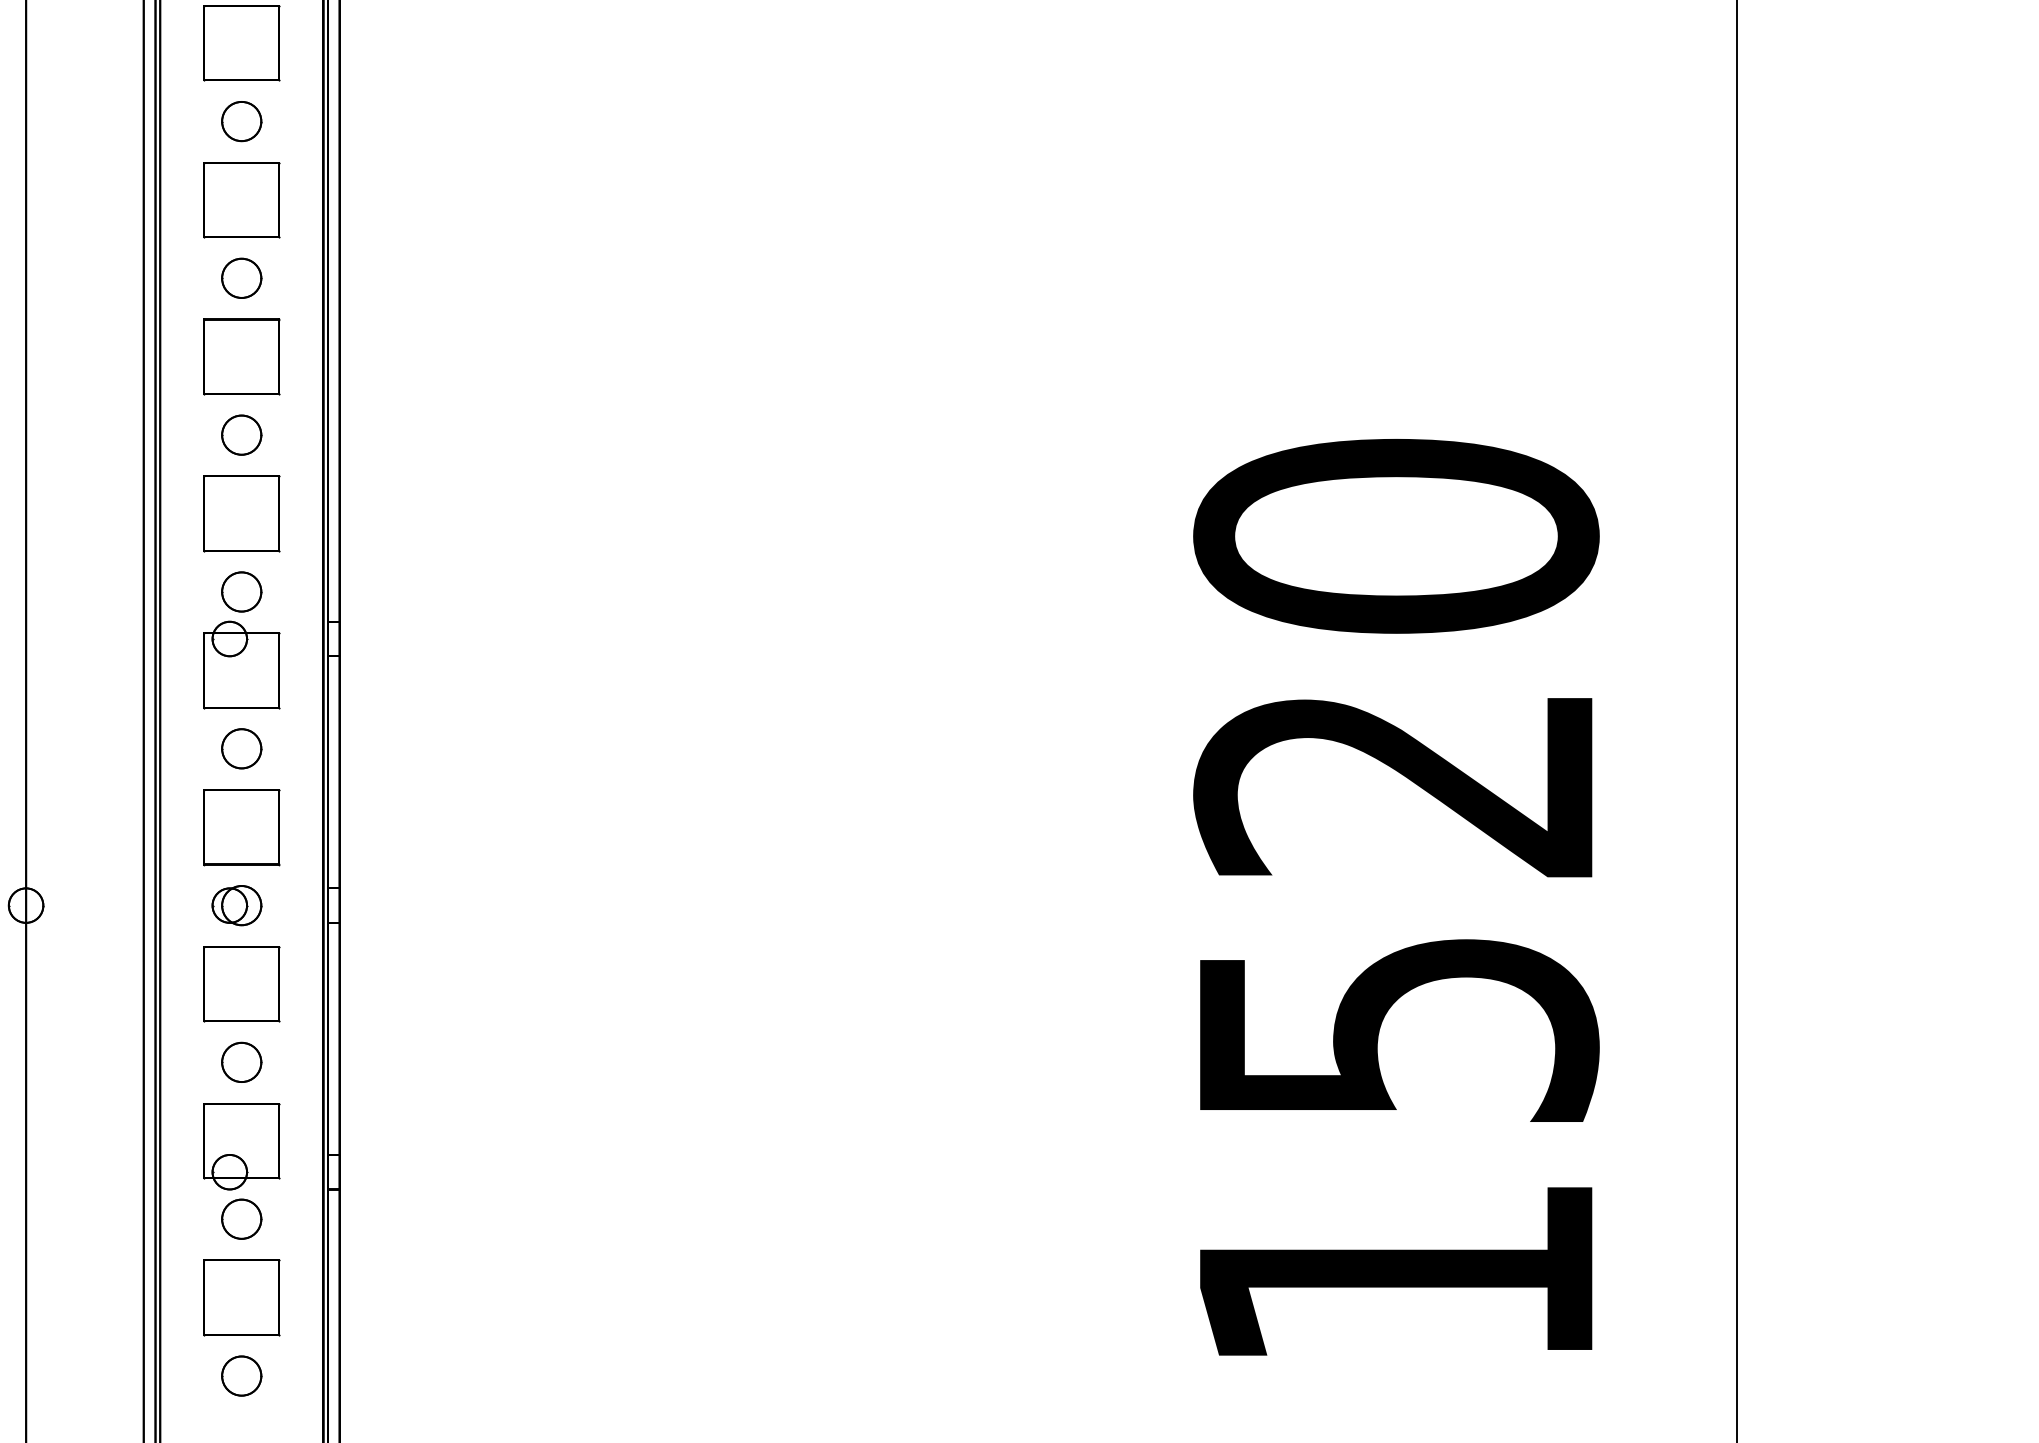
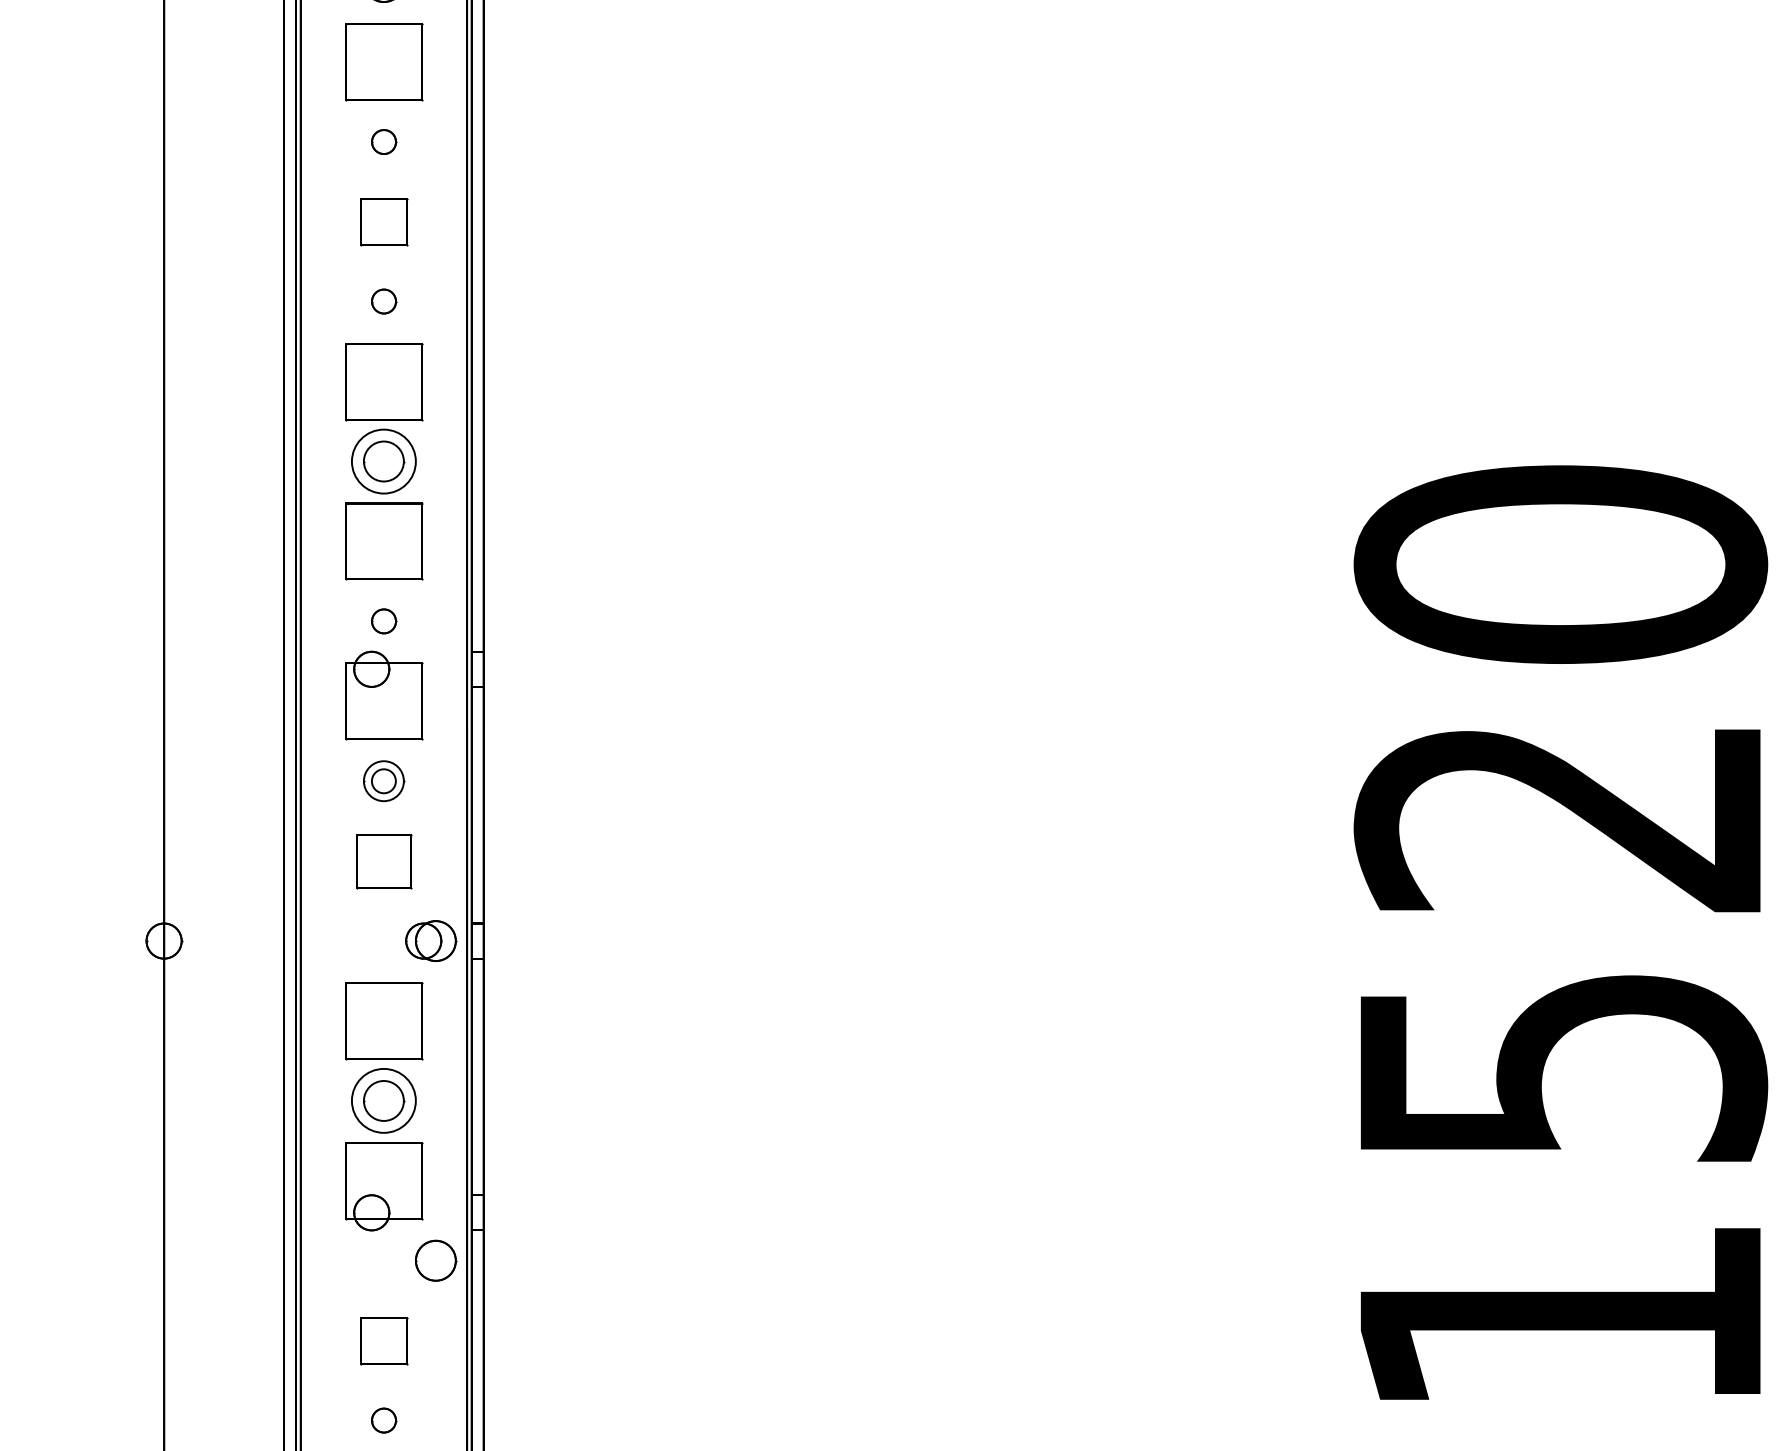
circle: (241, 121) -> (383, 141), size x0.6
part: (241, 200) -> (383, 222), size x0.6
circle: (241, 277) -> (383, 300), size x0.6
circle: (241, 434) -> (383, 460), size x1.6
circle: (241, 591) -> (383, 620), size x0.6
circle: (241, 748) -> (383, 780), size x0.6
part: (241, 827) -> (383, 861), size x0.7
part: (236, 905) -> (430, 940), moved
circle: (241, 1062) -> (383, 1100), size x1.6
circle: (241, 1218) -> (435, 1260), moved
part: (241, 1297) -> (383, 1340), size x0.6
circle: (241, 1375) -> (383, 1420), size x0.6

